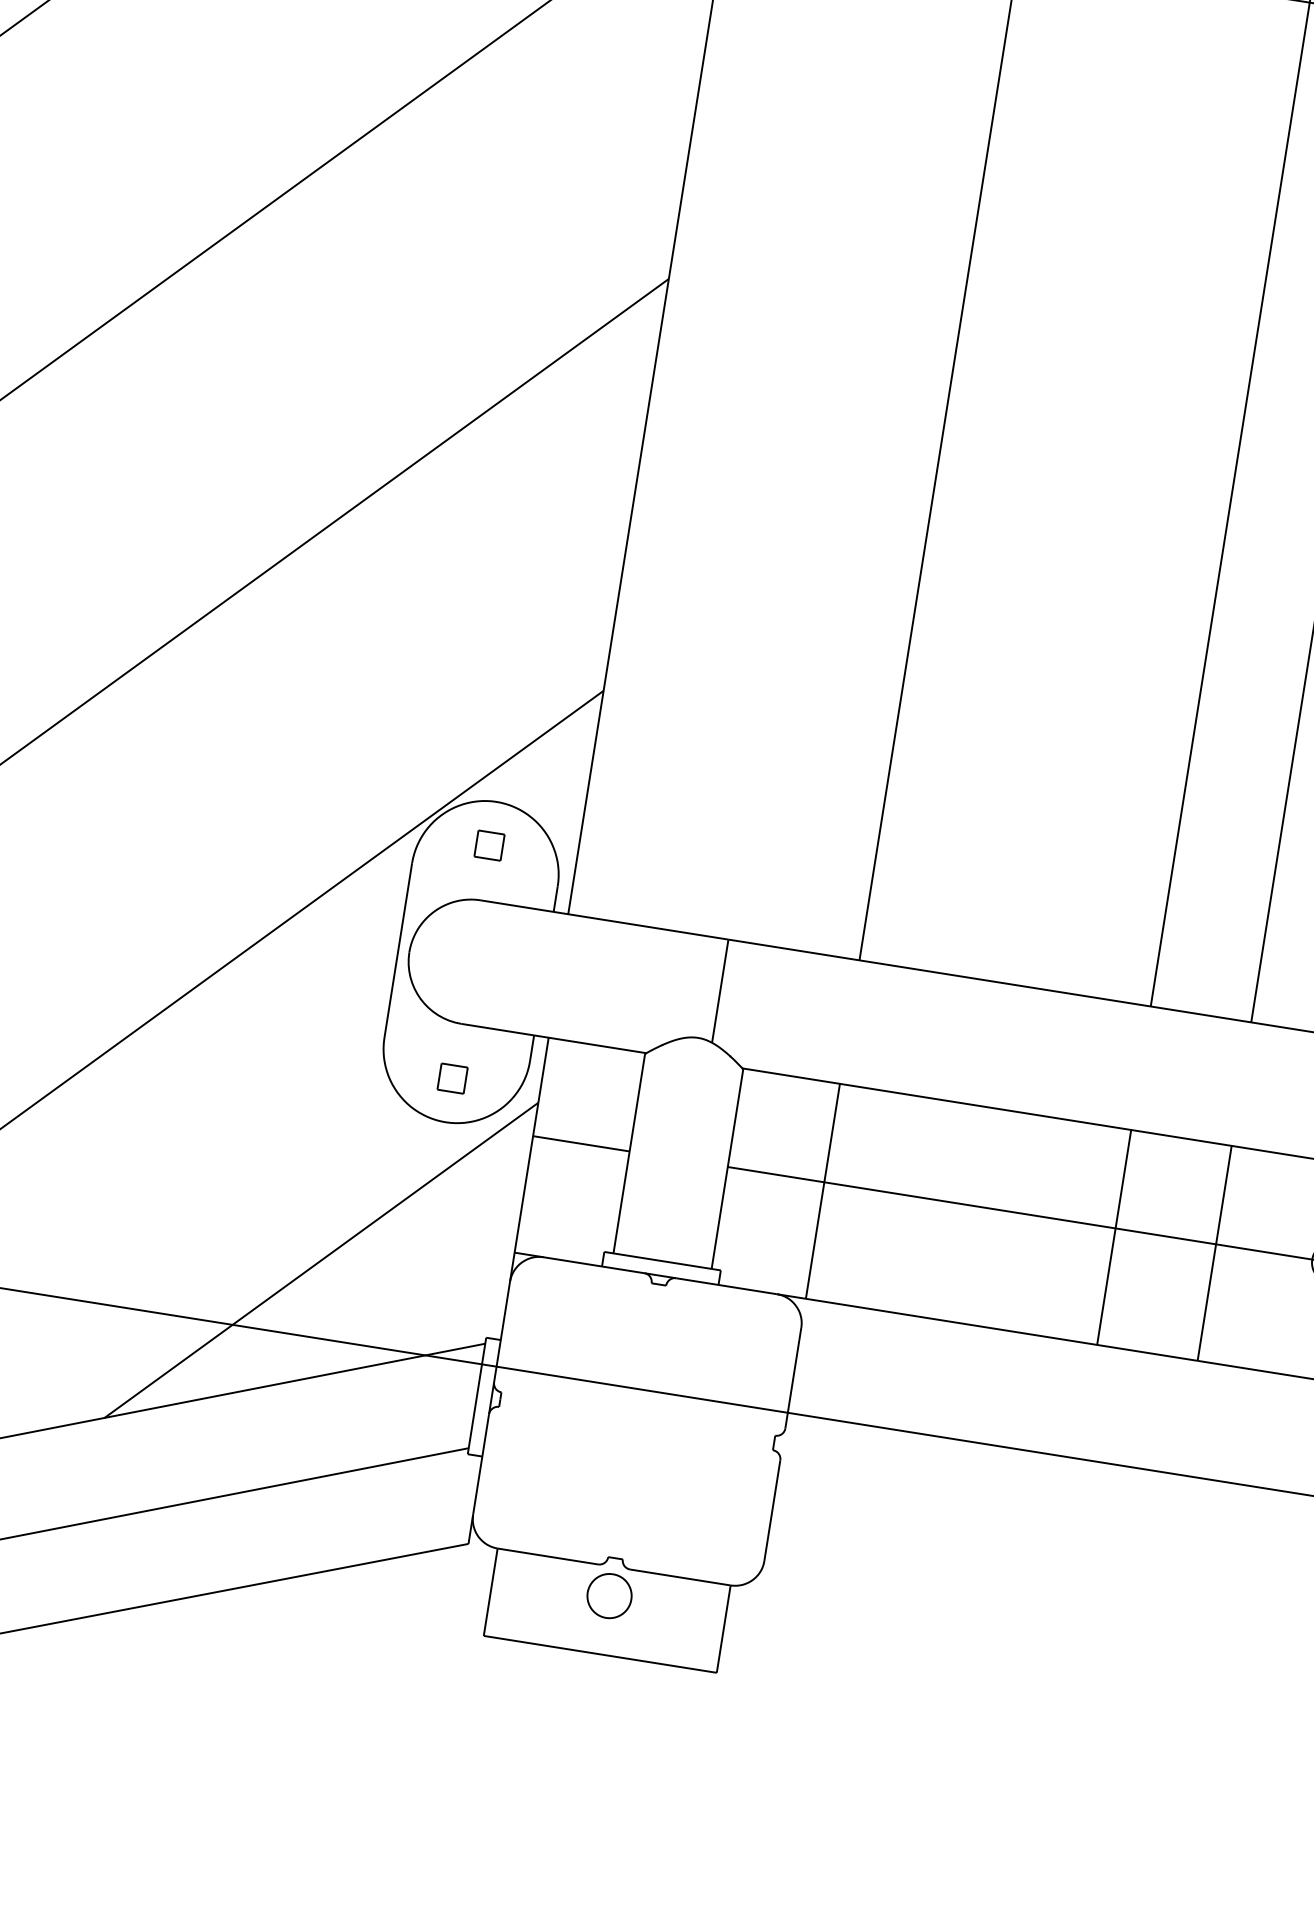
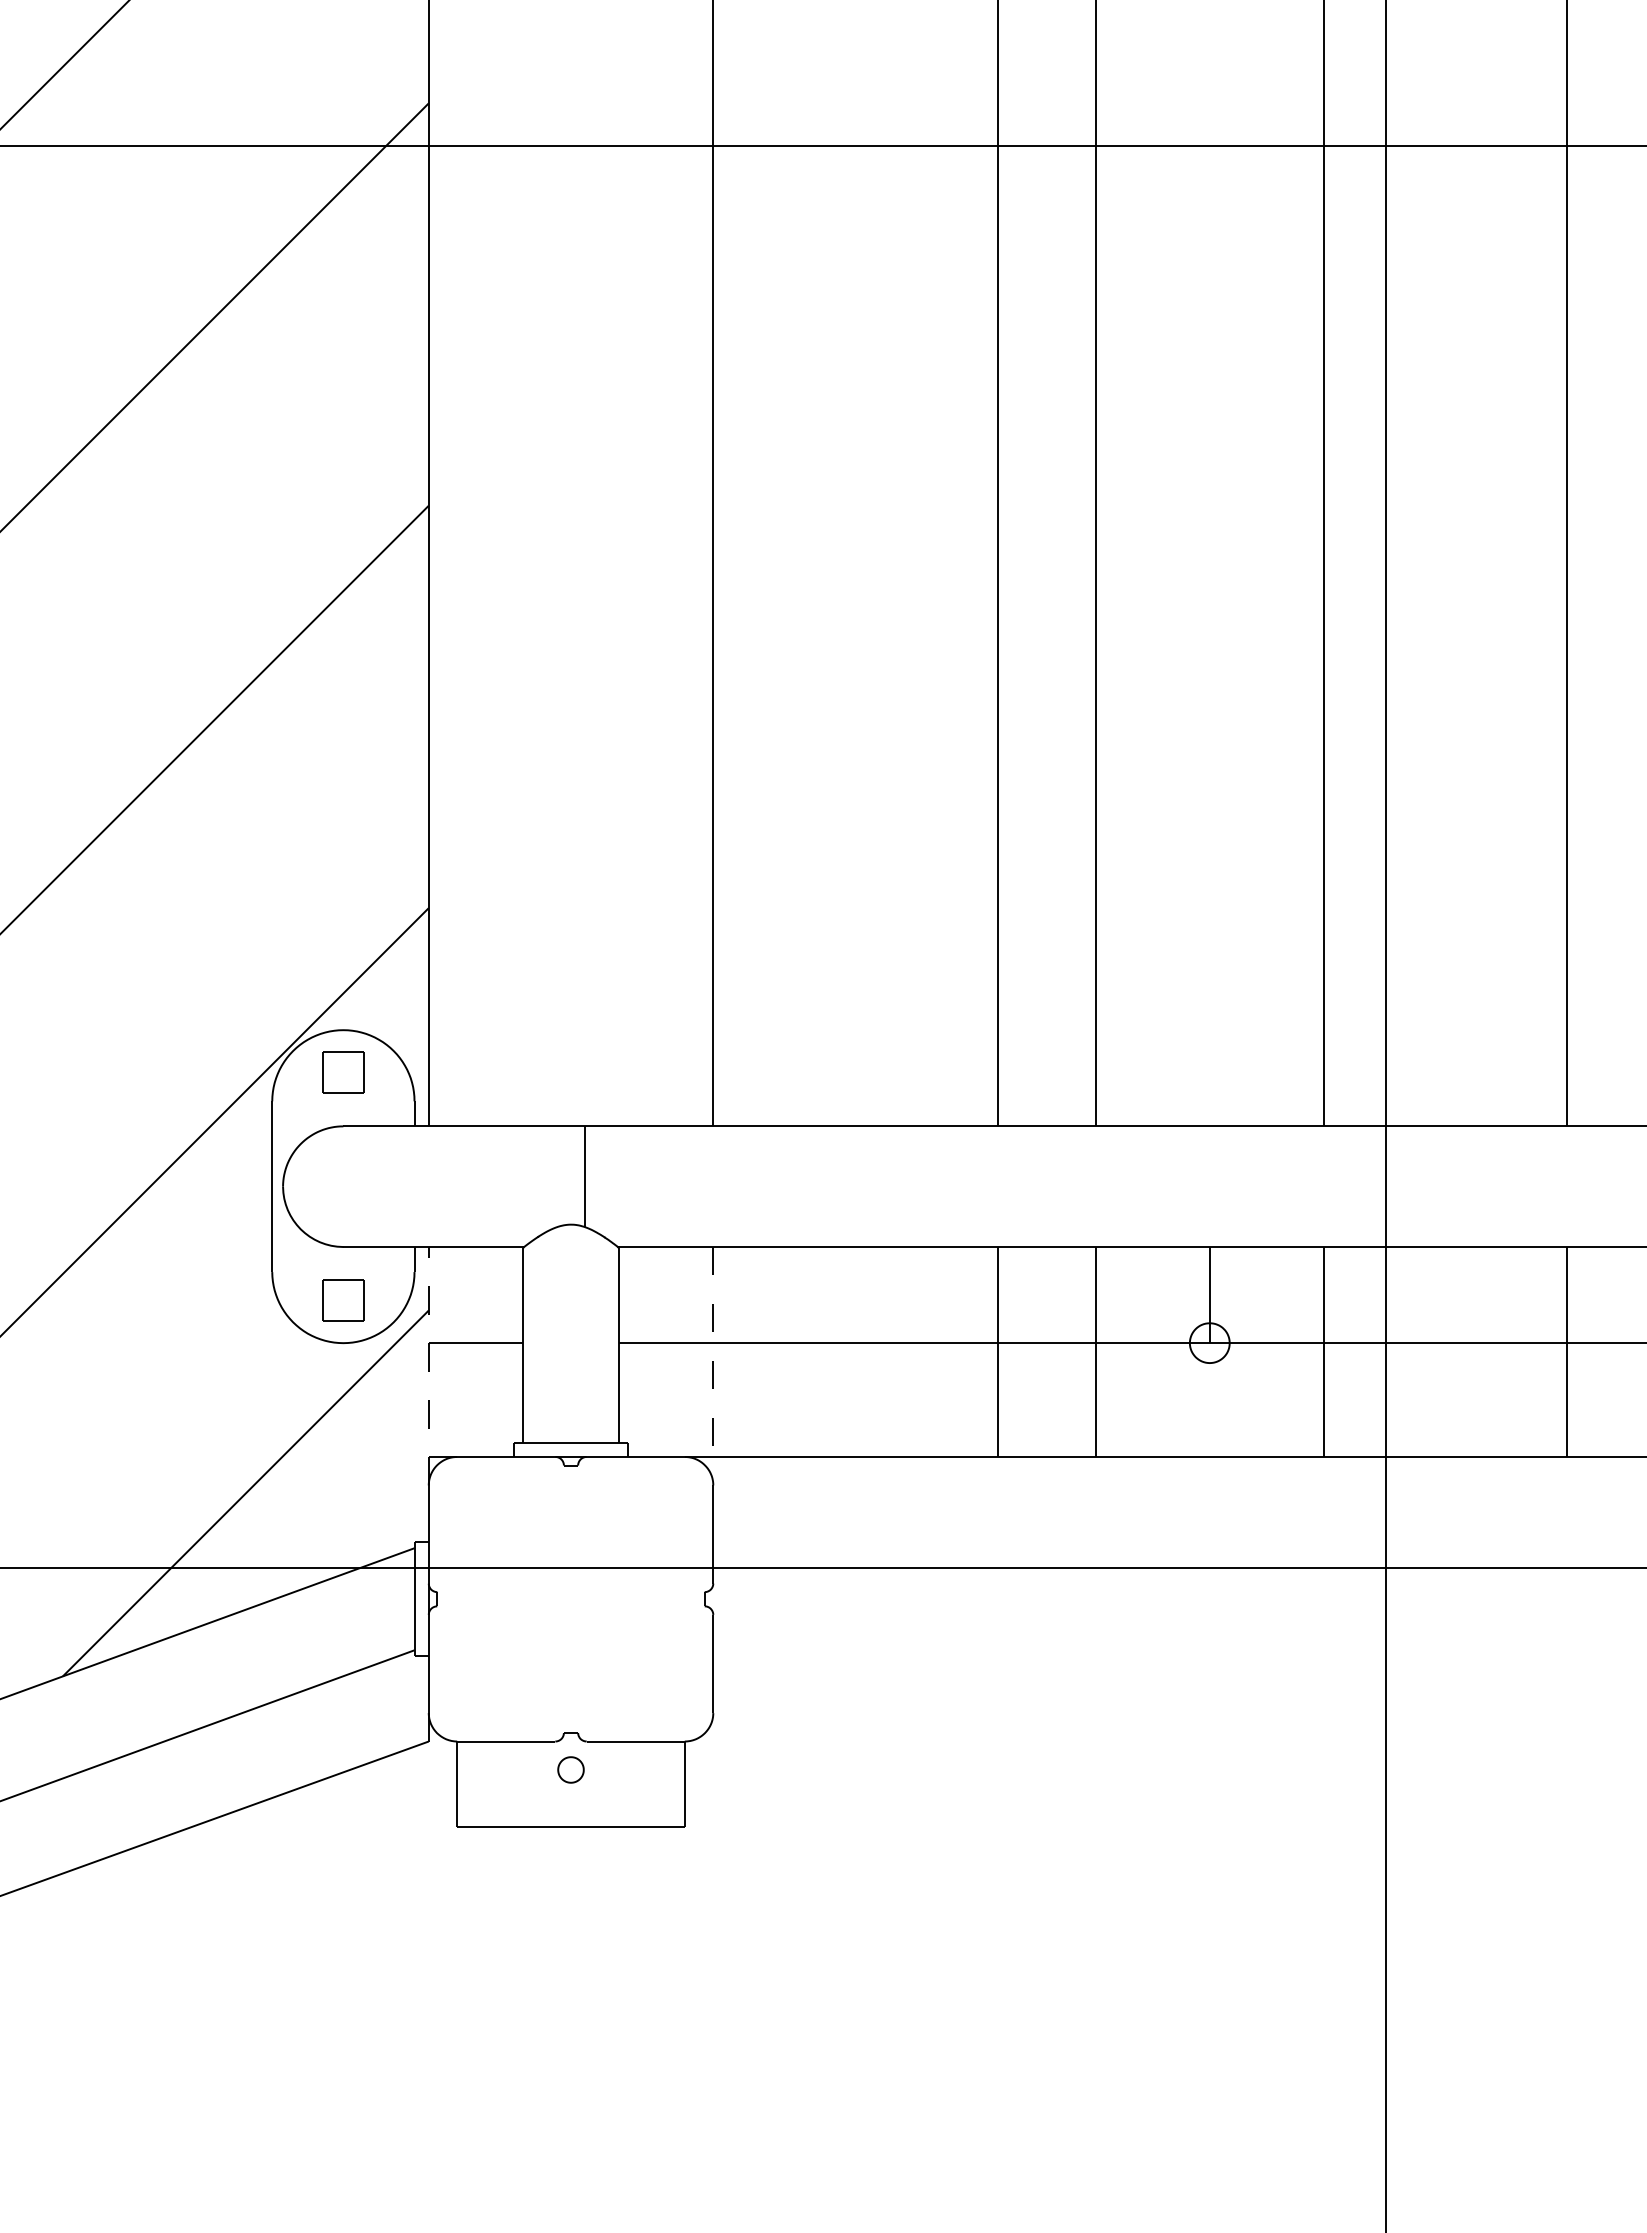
part: (489, 845) -> (343, 1072), size x1.6
part: (452, 1078) -> (343, 1300), size x1.6
line: (529, 1158) -> (428, 1365), solid -> dashed
line: (823, 1191) -> (713, 1352), solid -> dashed
part: (609, 1595) -> (570, 1769), size x0.6

